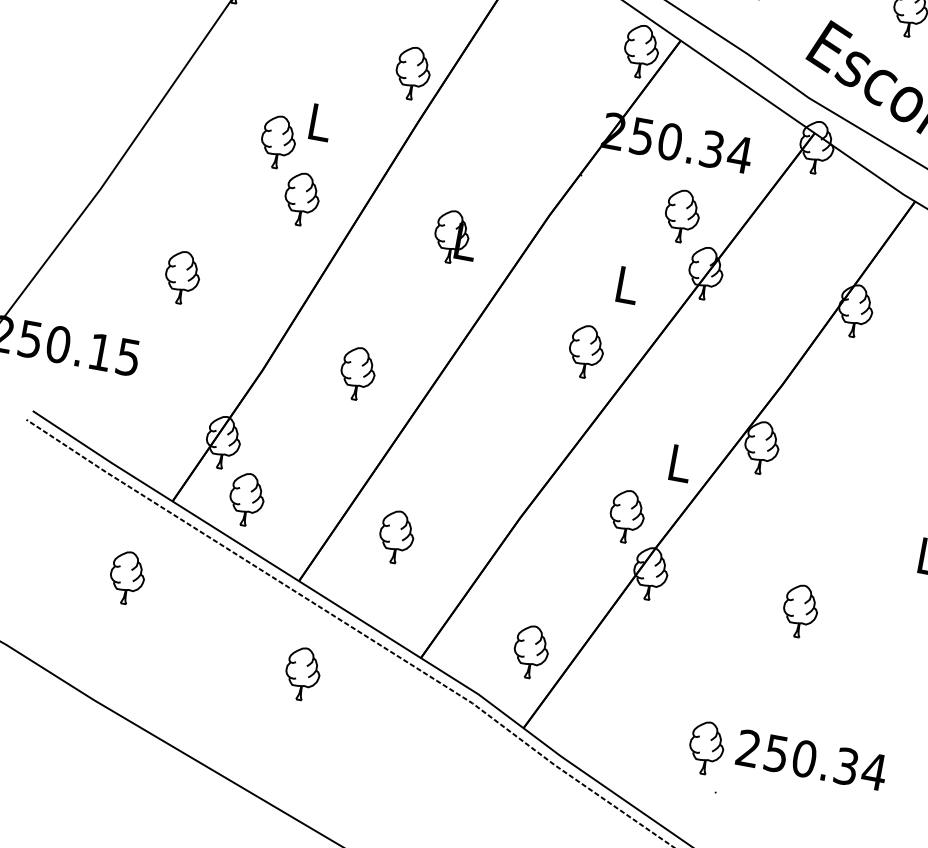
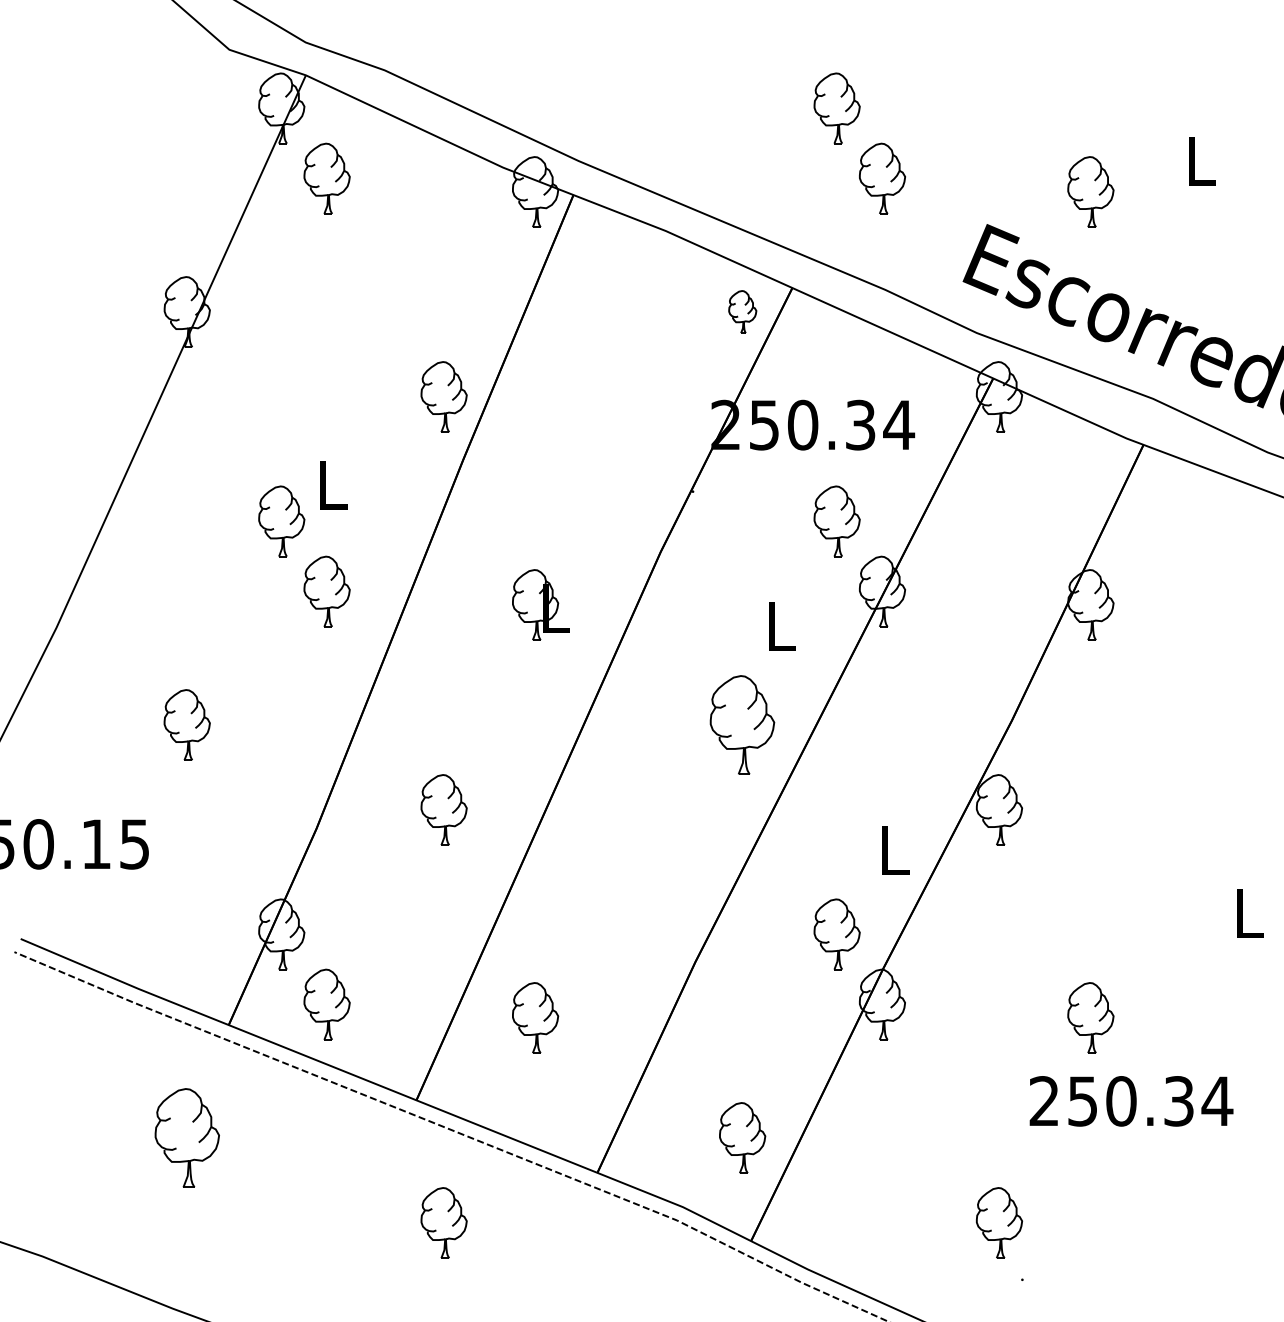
part: (641, 51) -> (742, 311), size x0.6
part: (586, 351) -> (742, 724), size x1.4
part: (126, 577) -> (186, 1137), size x1.4
text: (811, 760) -> (1131, 1101), moved

